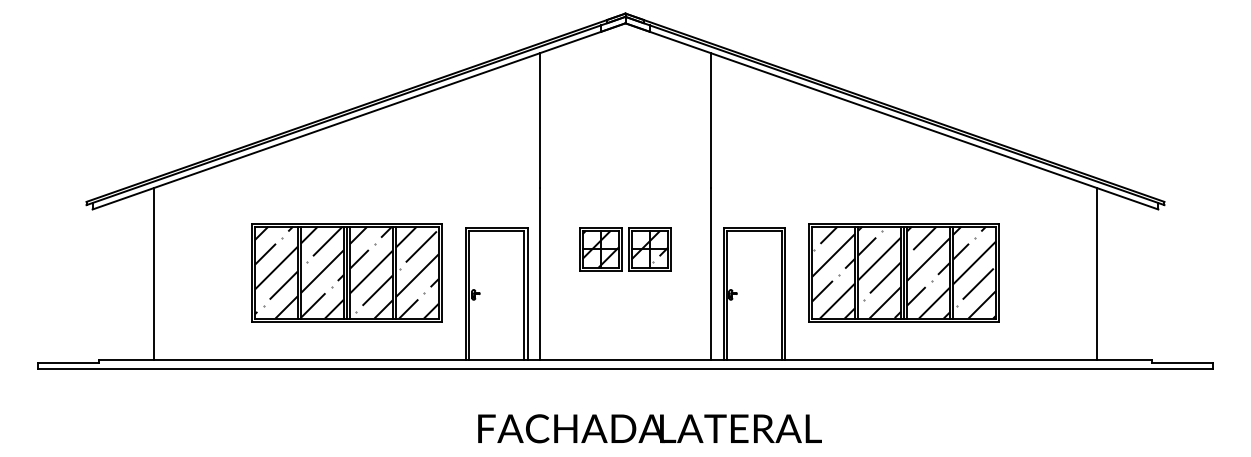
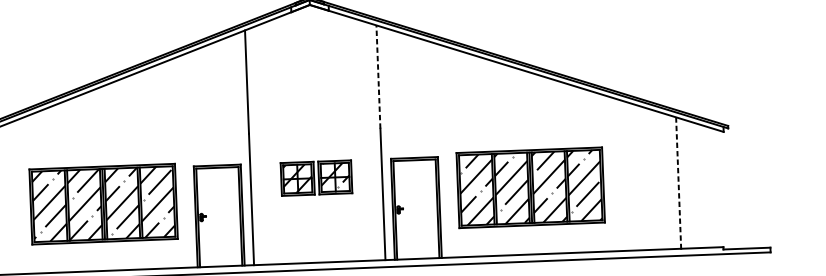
line: (711, 120) -> (378, 76), solid -> dashed
line: (1097, 273) -> (678, 182), solid -> dashed

